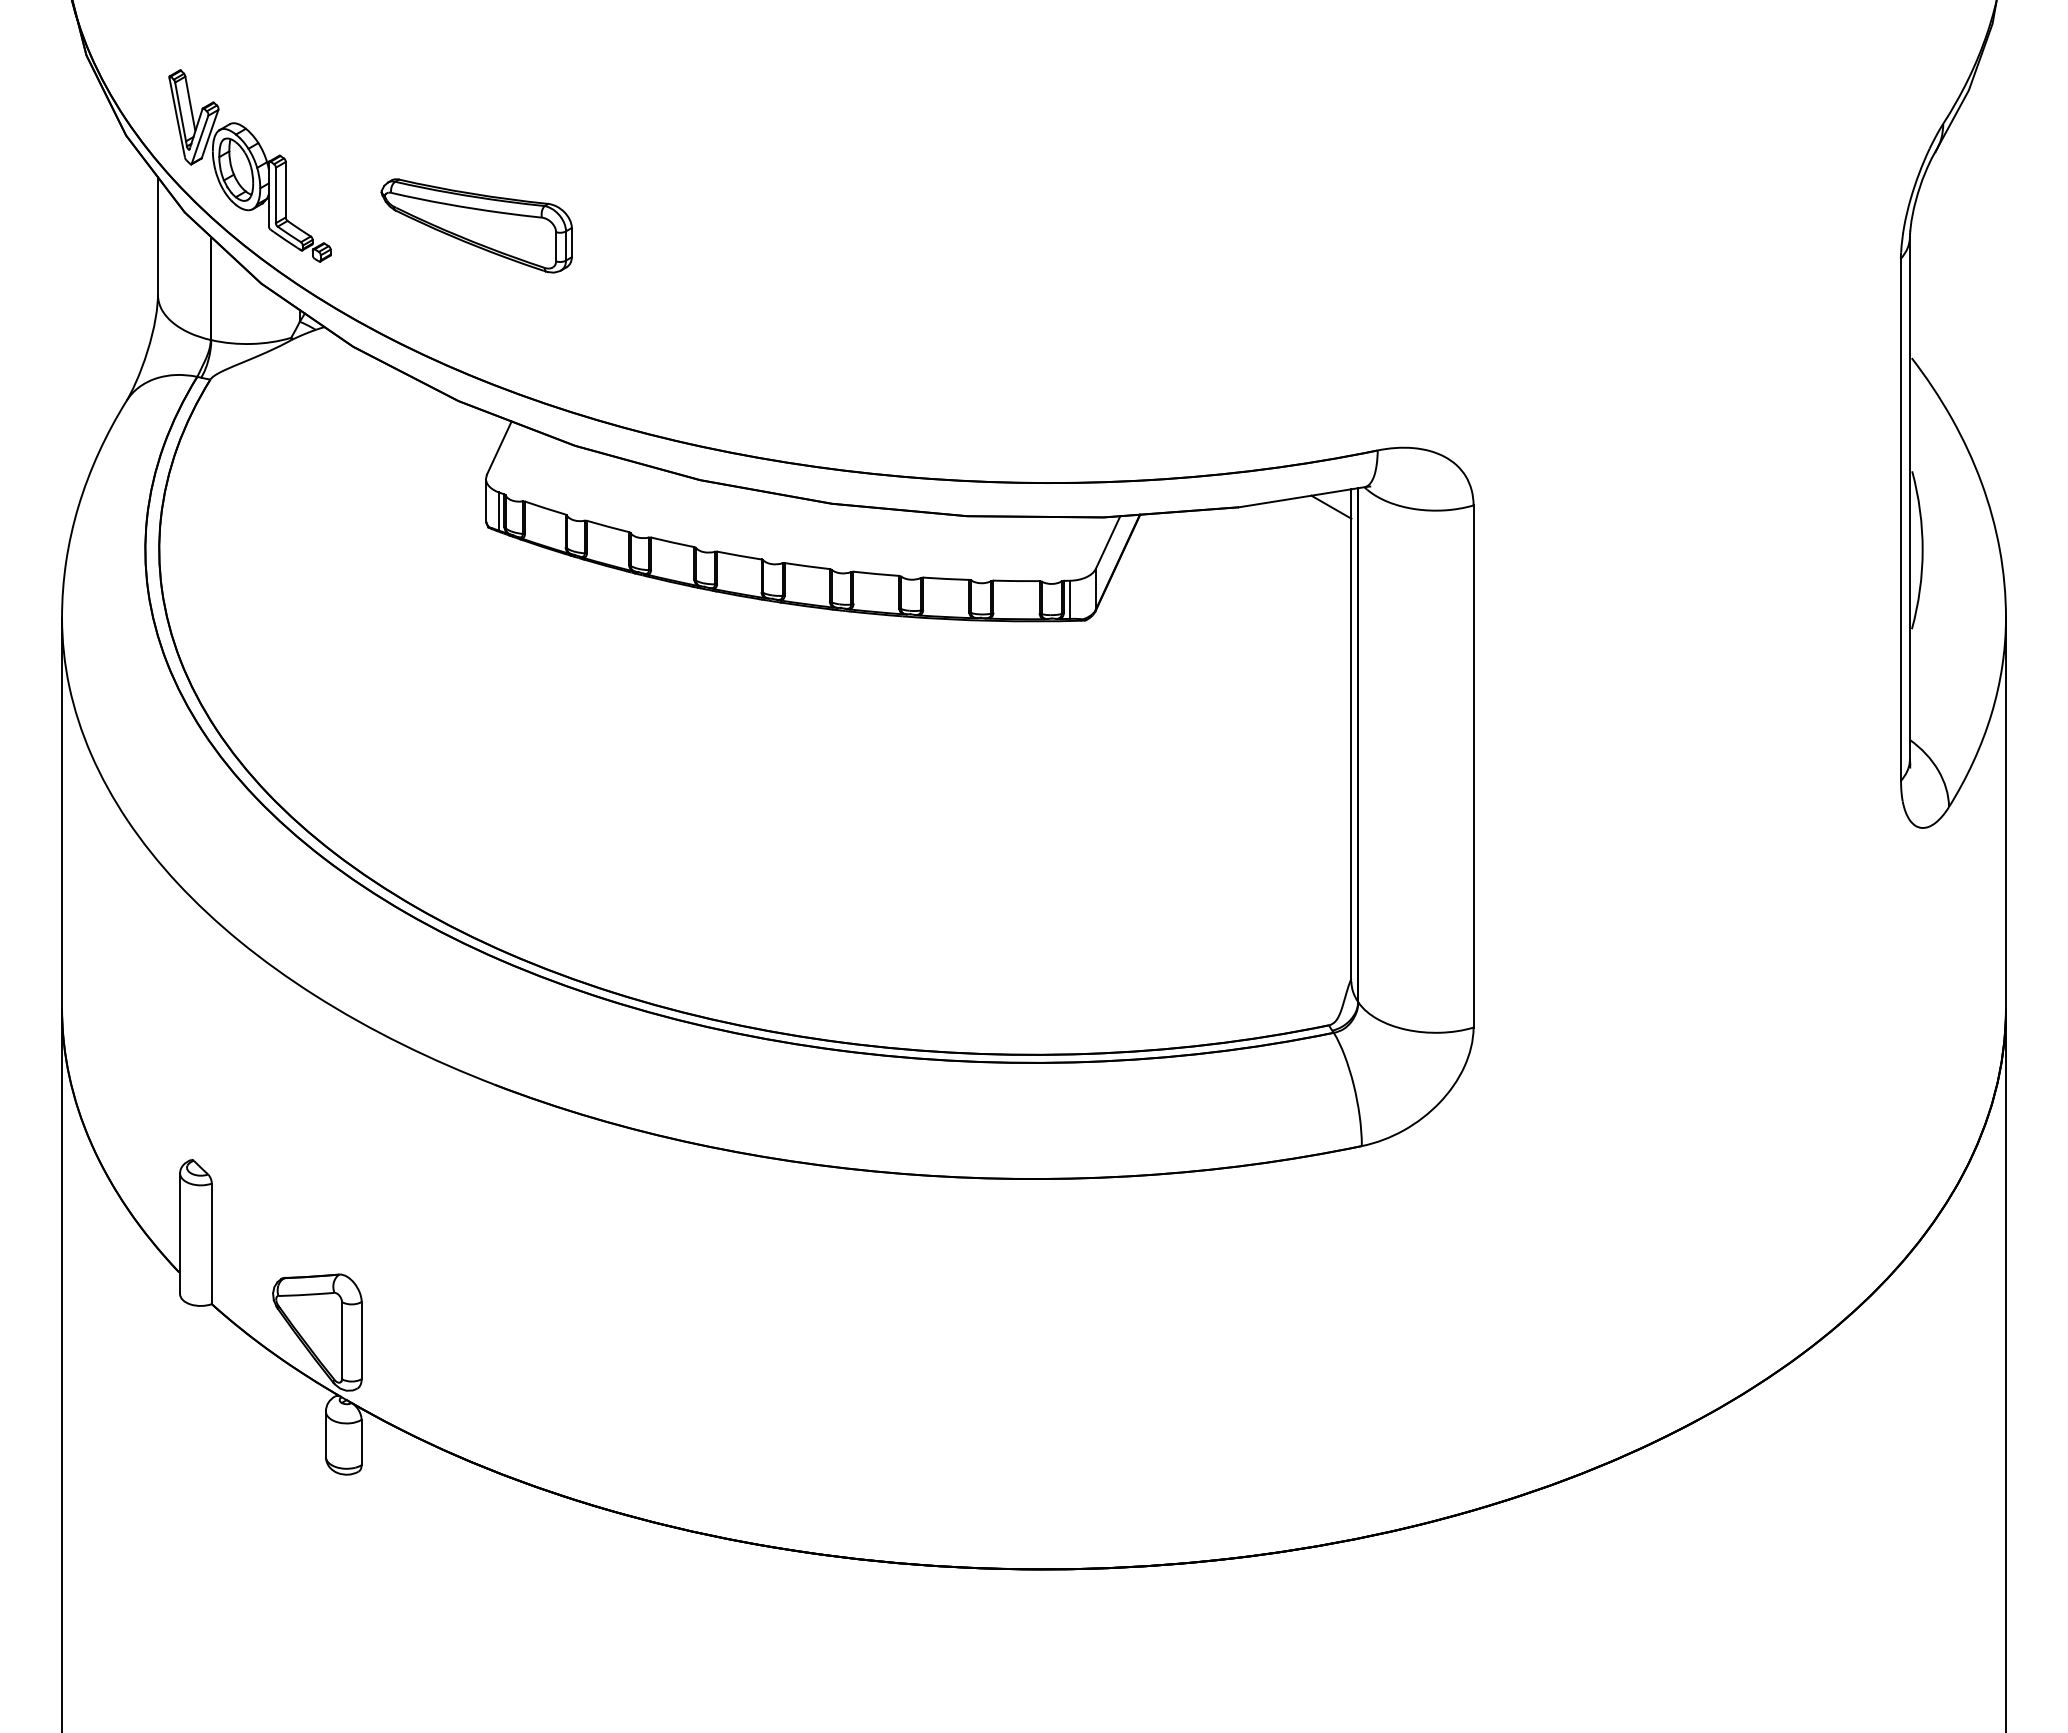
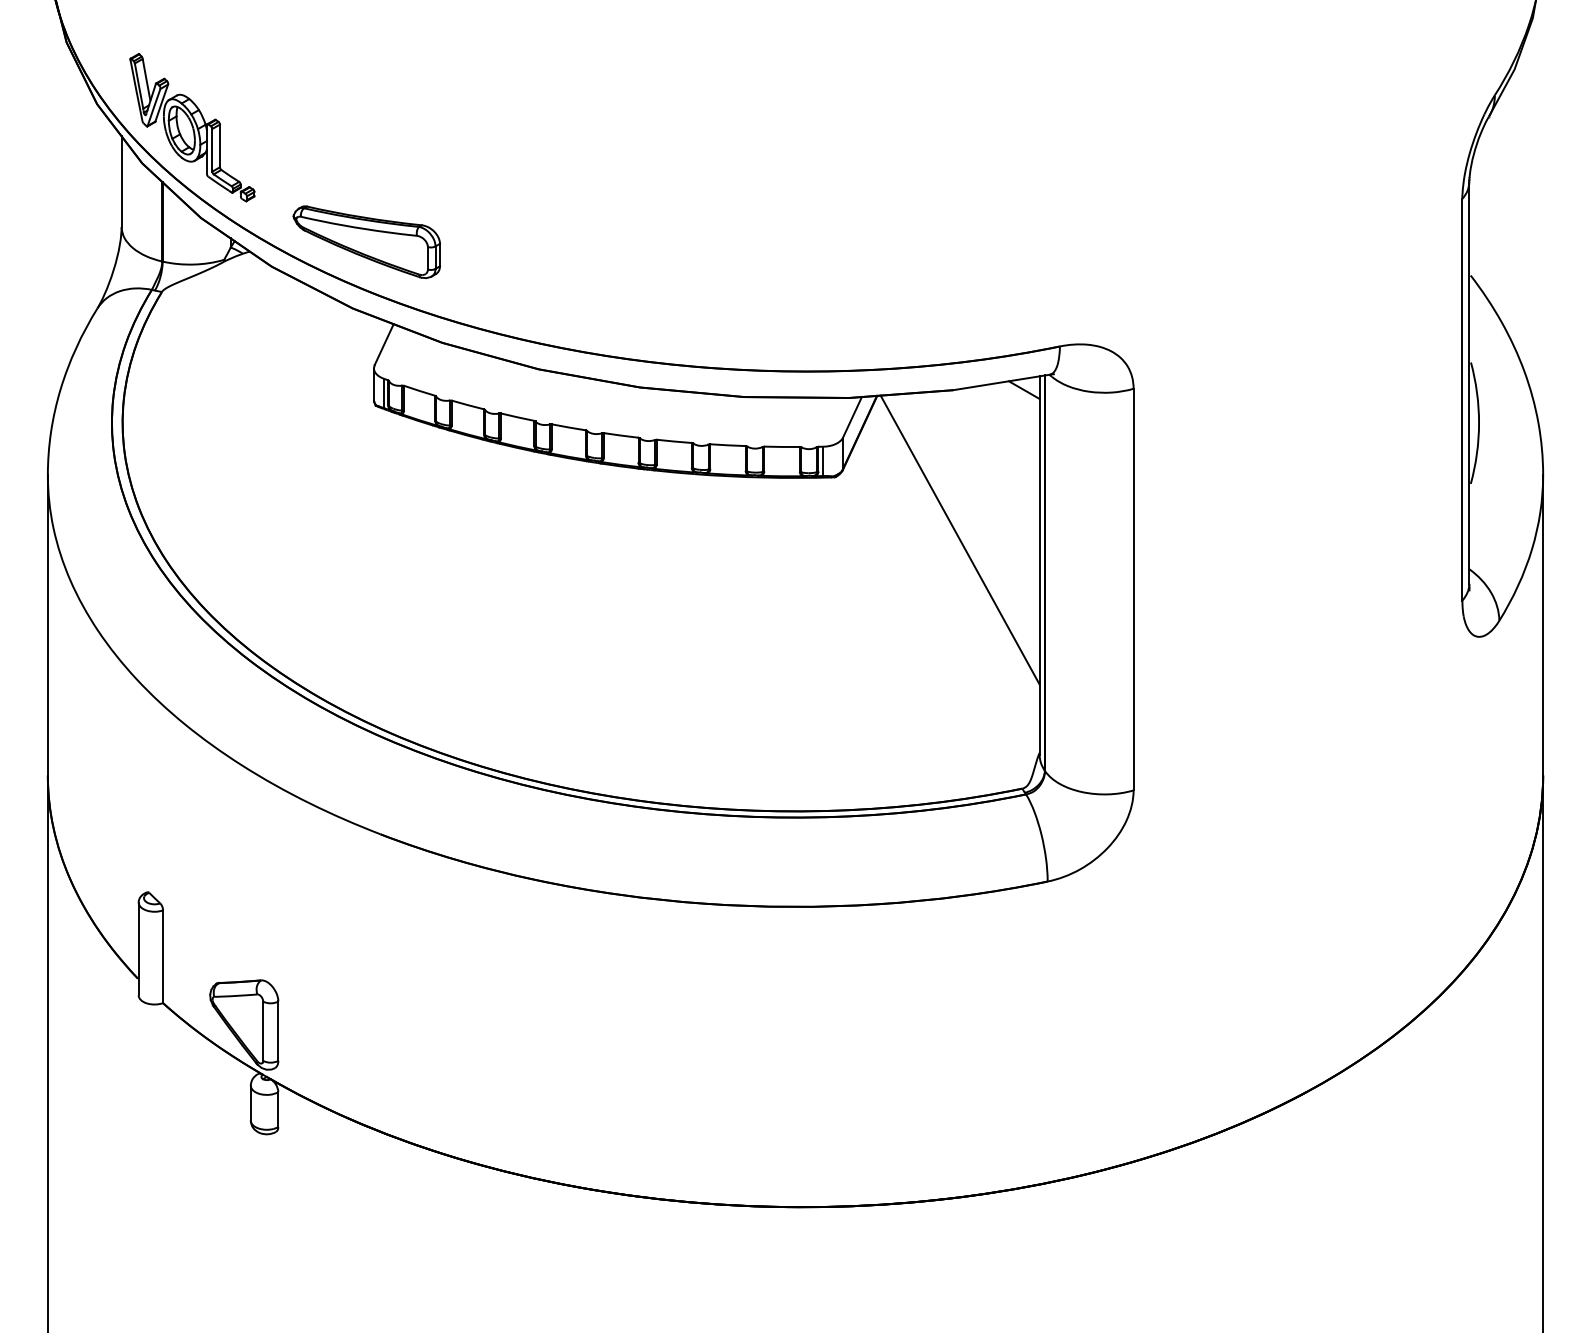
part: (476, 225) -> (366, 241), moved
line: (1247, 702) -> (959, 540), added

